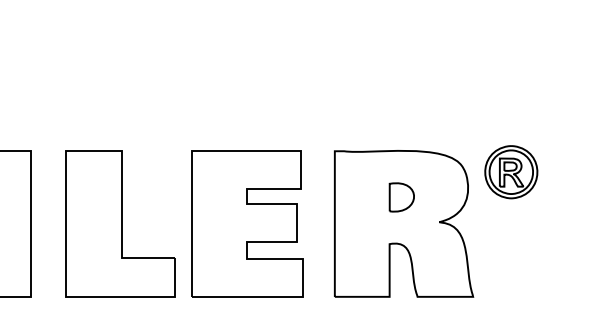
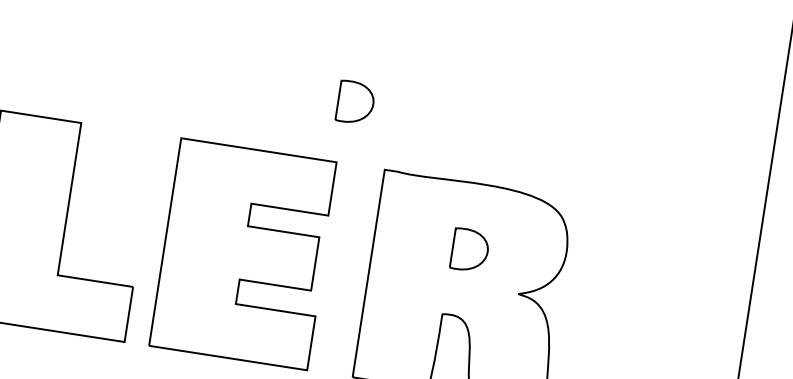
part: (307, 108) -> (355, 102), added
part: (511, 172) -> (631, 239), removed

